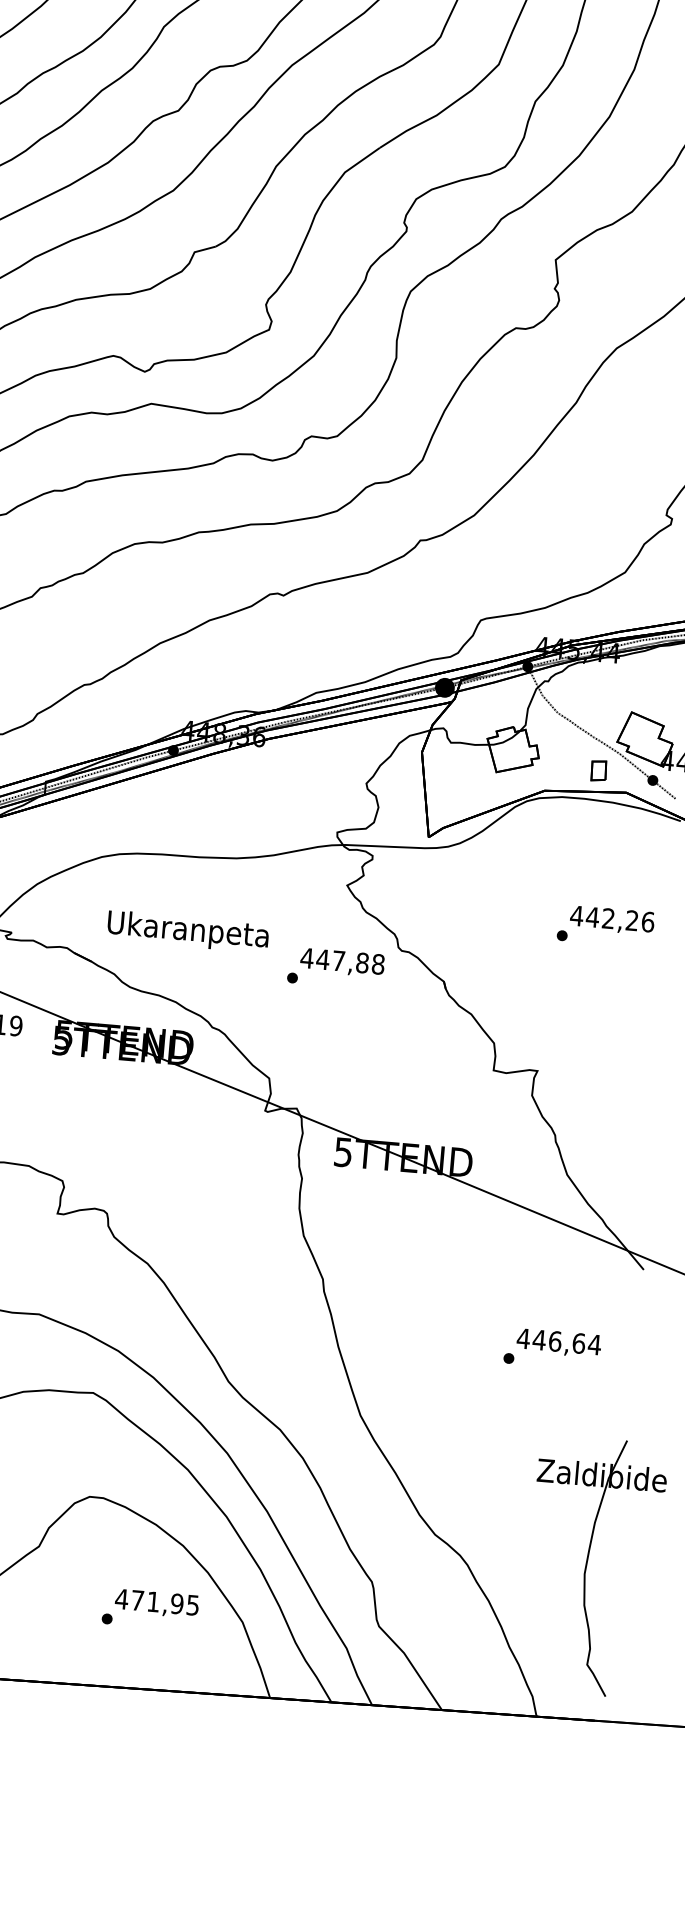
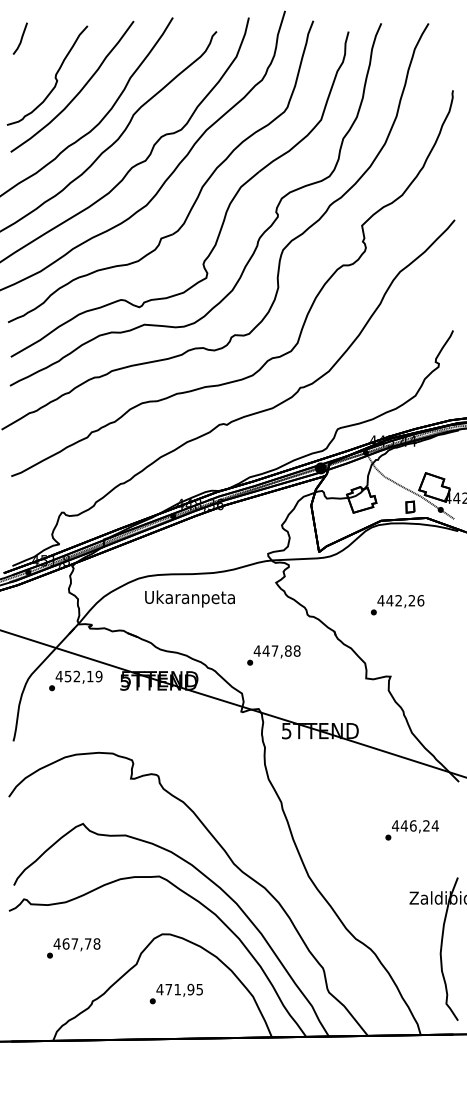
text: (605, 926) -> (397, 605), moved
text: (187, 930) -> (189, 598), moved
text: (335, 968) -> (273, 655), moved
text: (578, 1342) -> (426, 825), 446,64 -> 446,24
text: (148, 1608) -> (175, 993), moved

